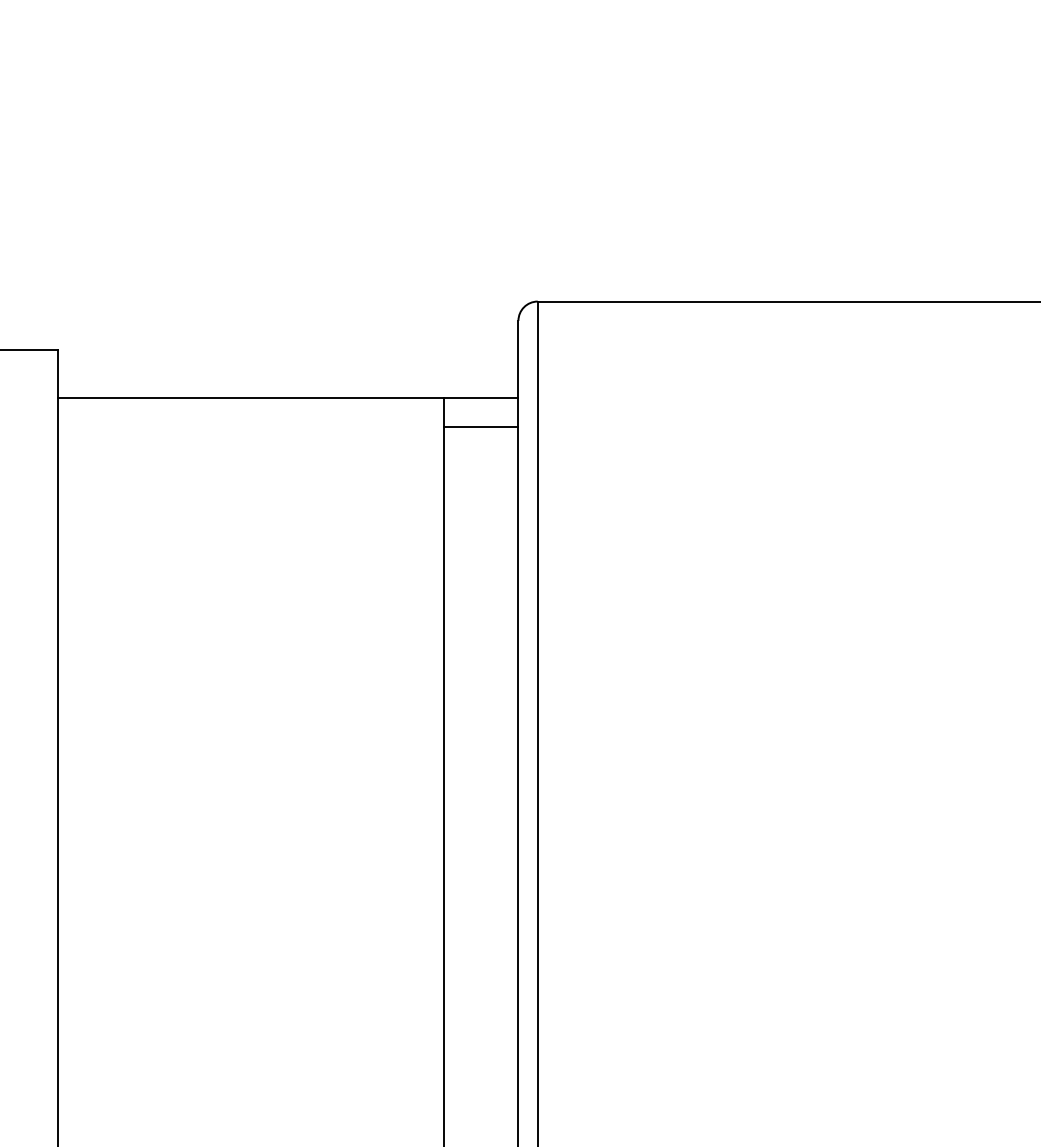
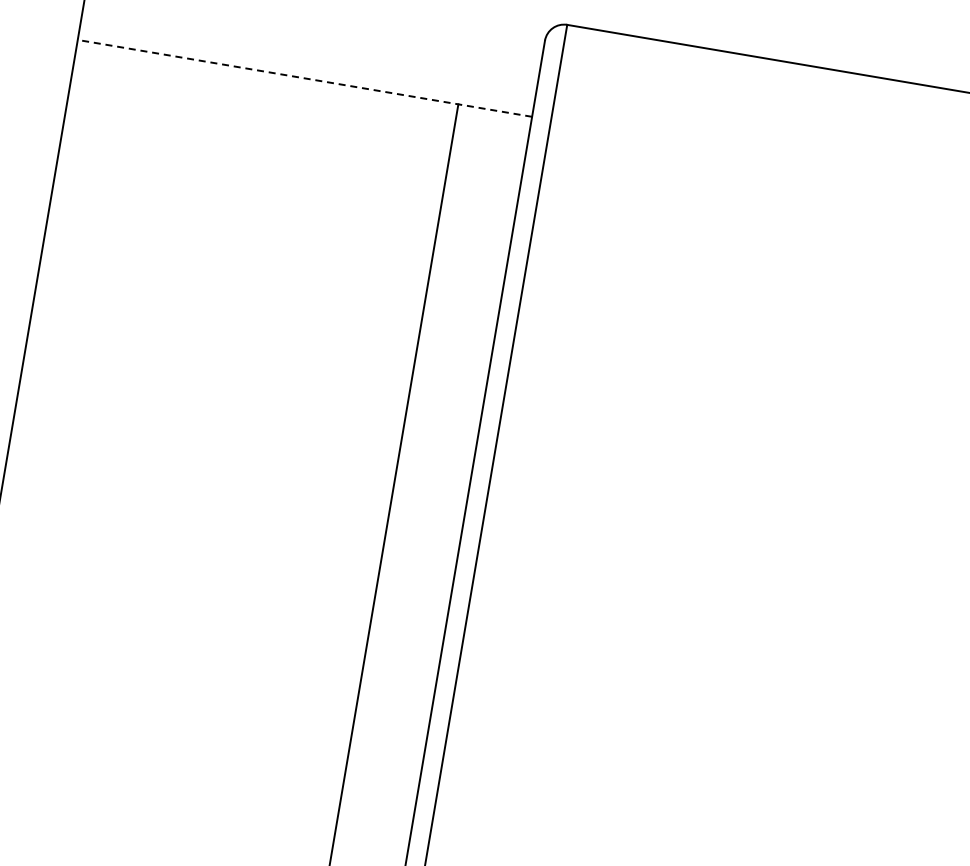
line: (287, 398) -> (304, 78), solid -> dashed
line: (480, 427) -> (489, 139), removed

